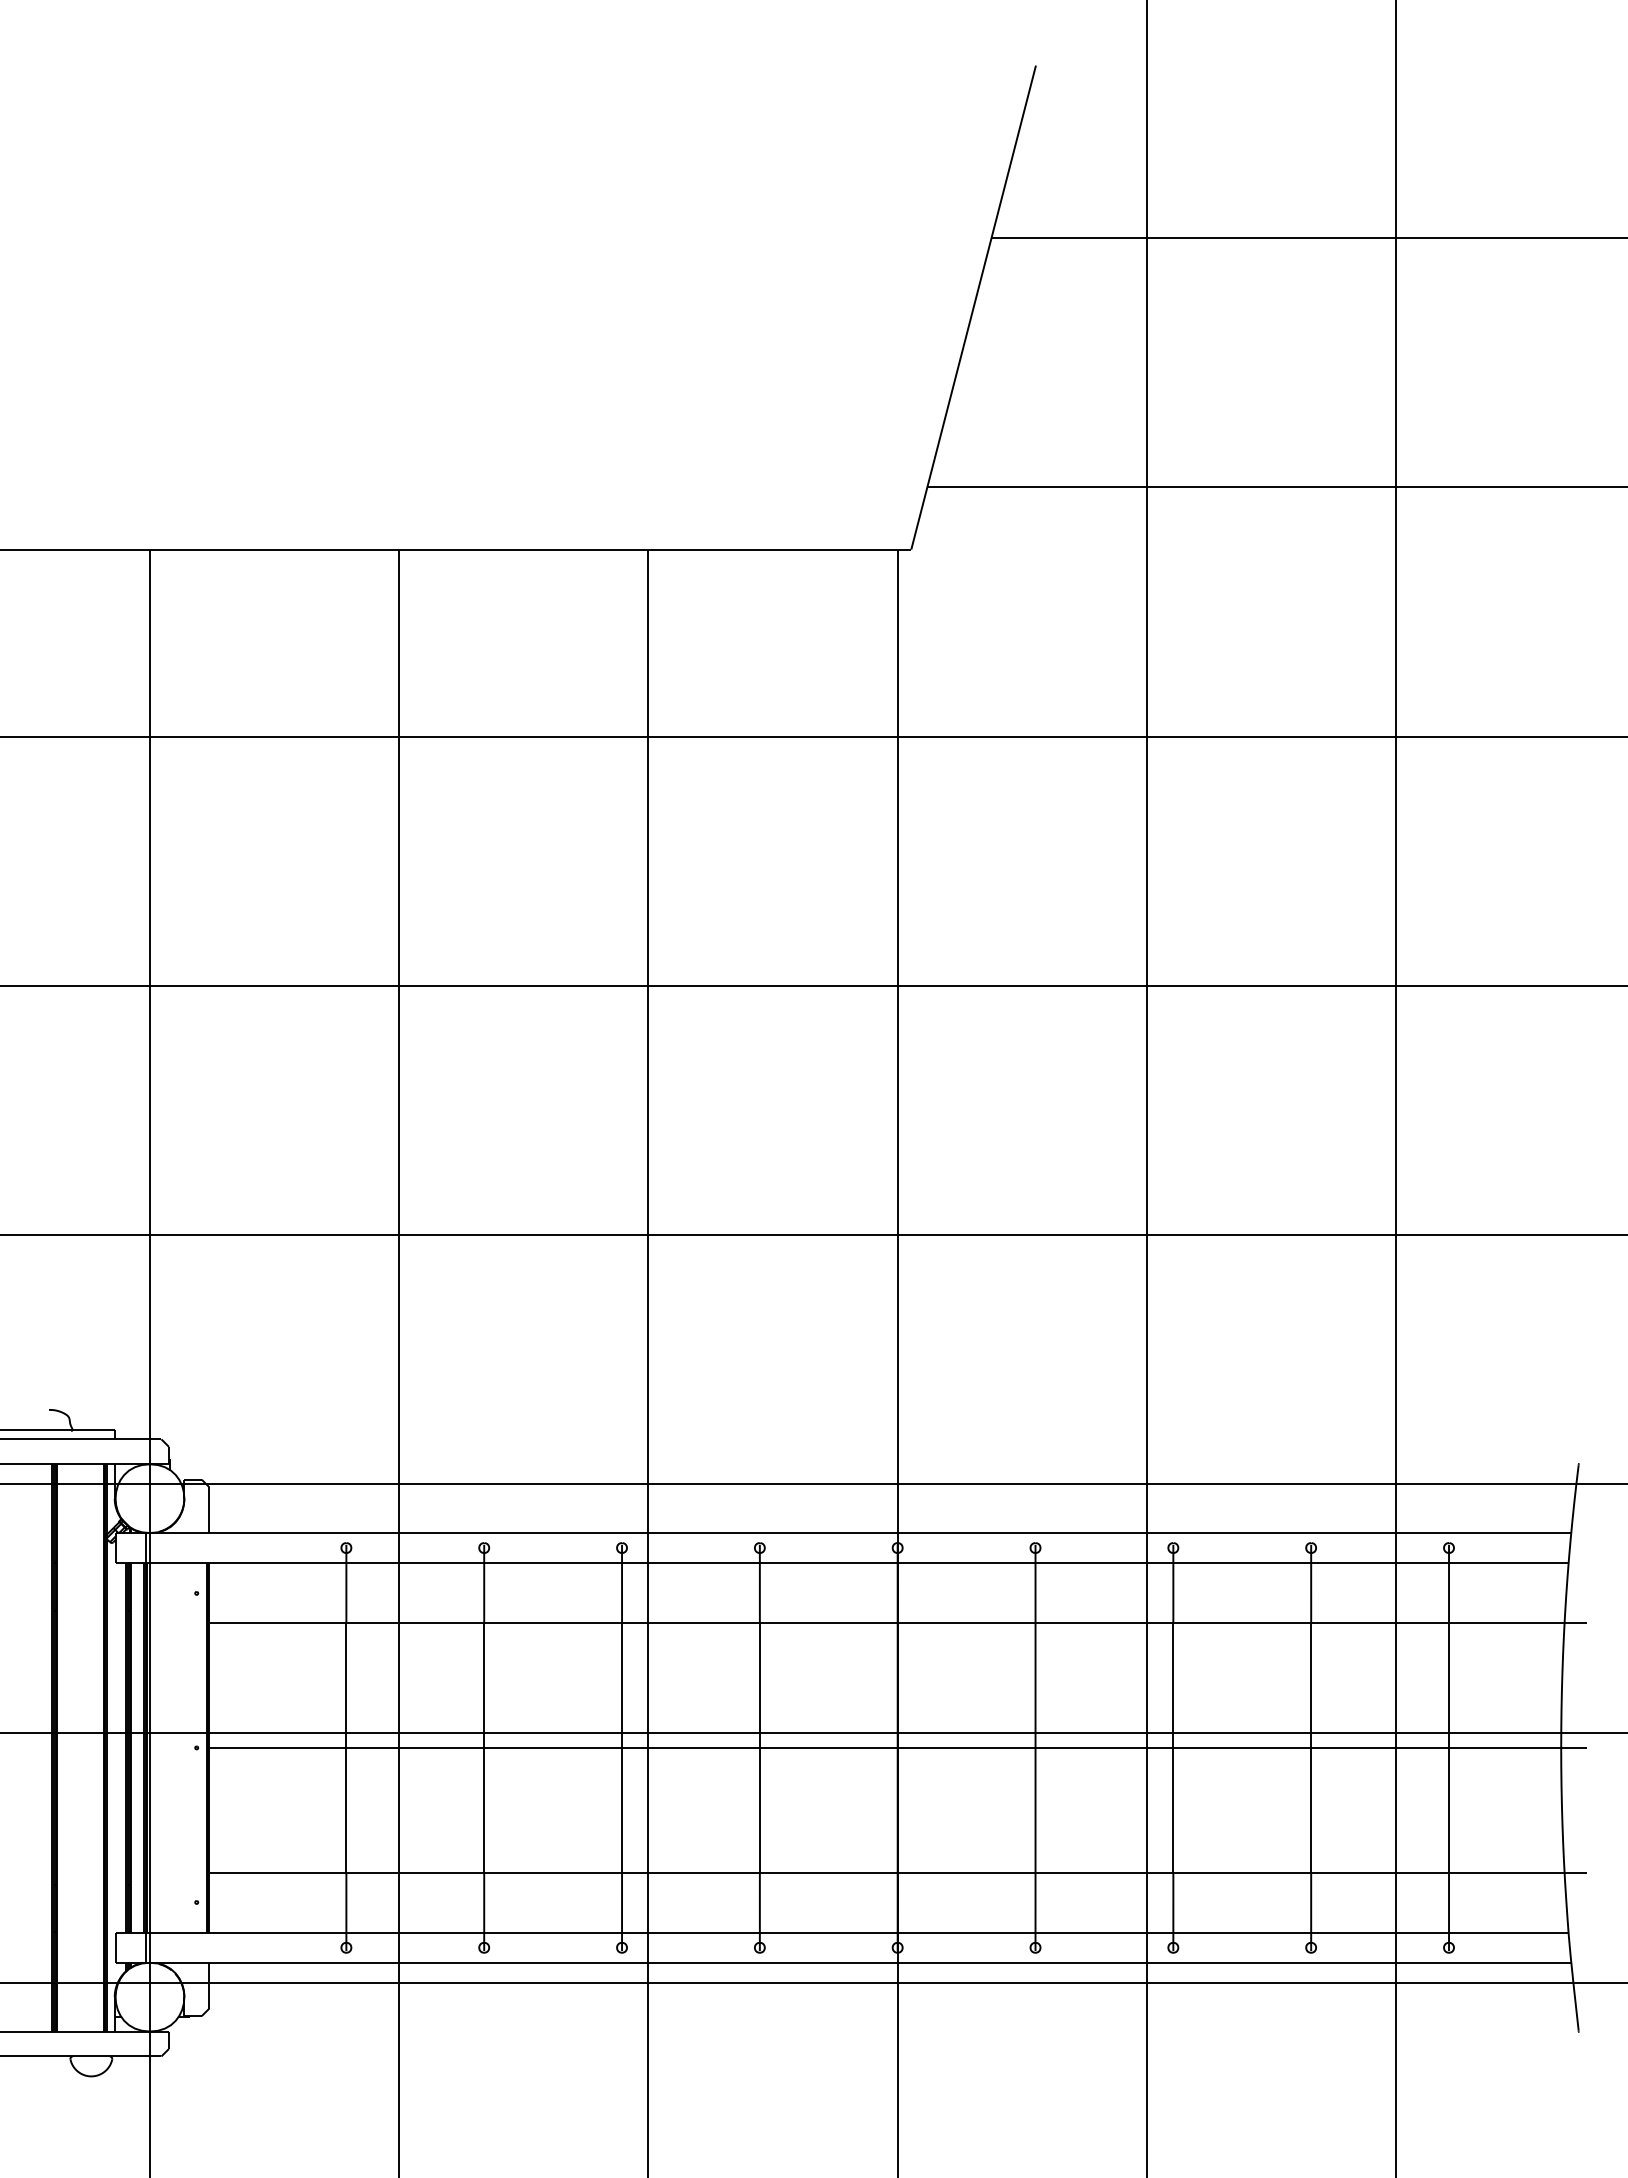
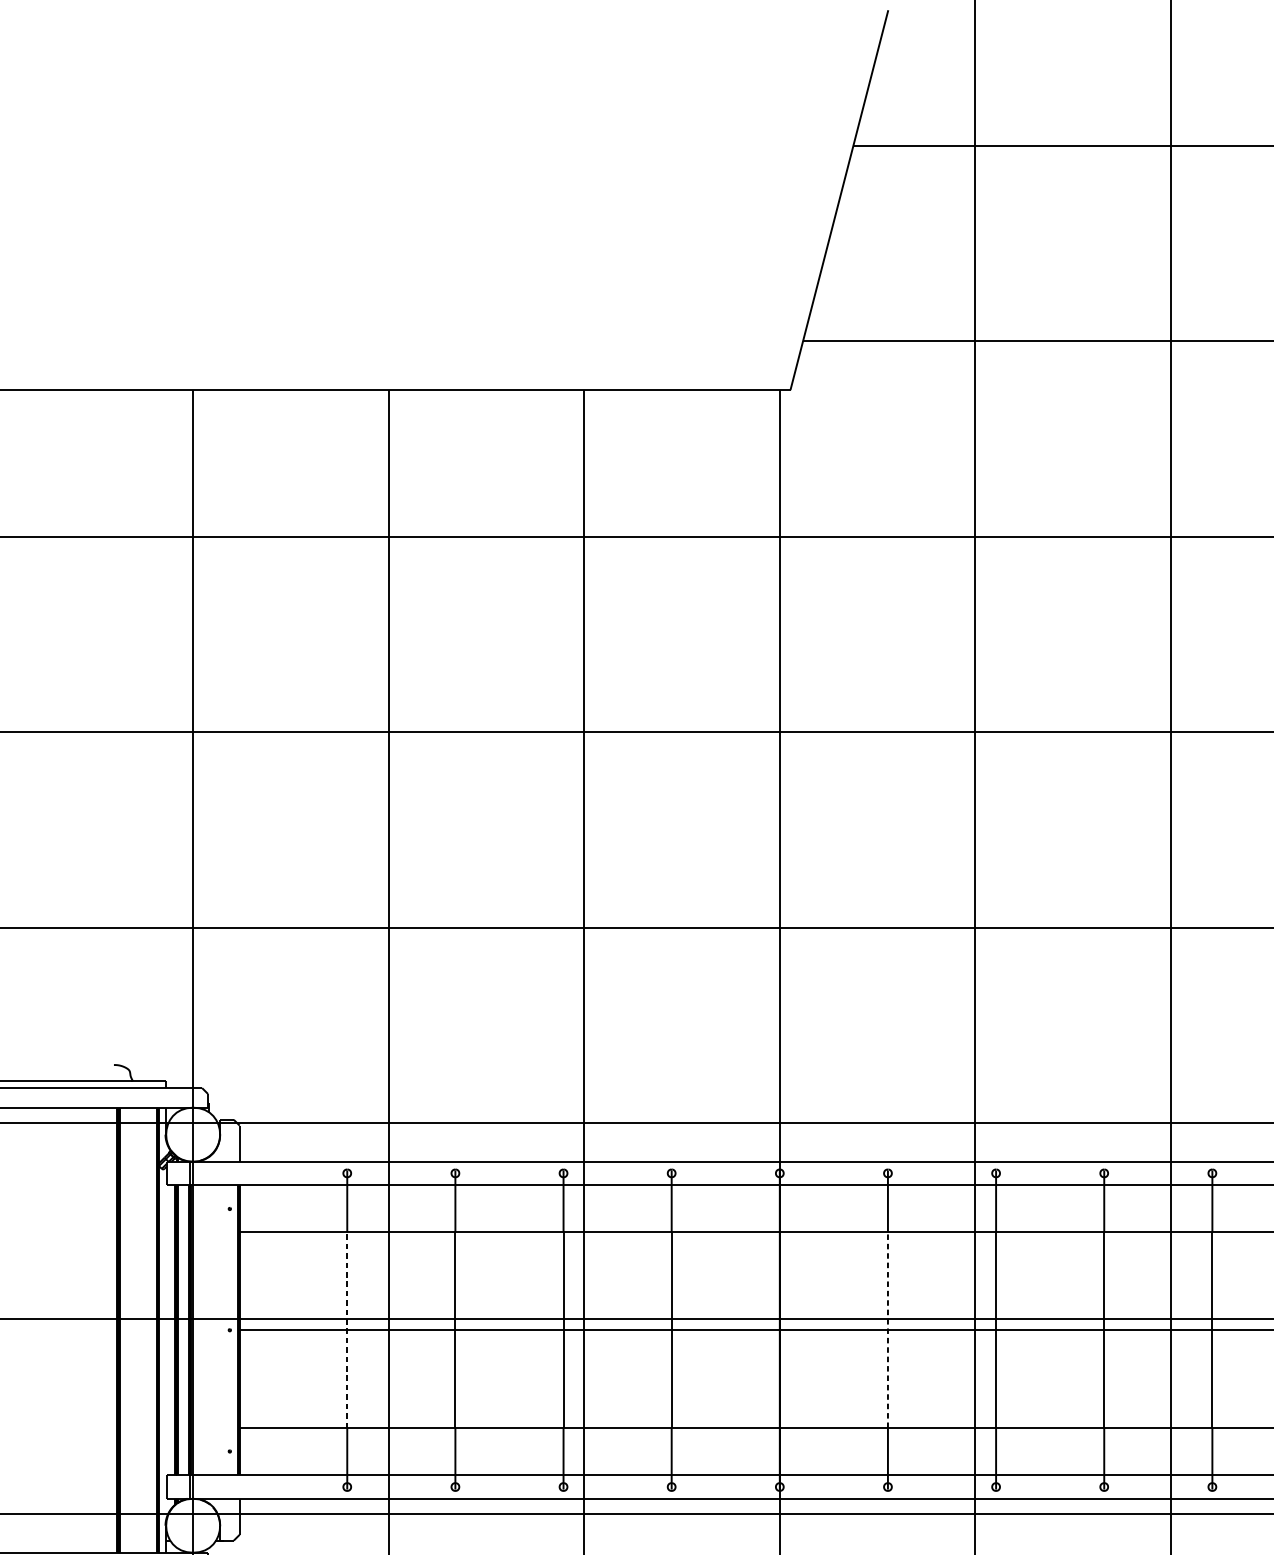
line: (346, 1747) -> (347, 1329), solid -> dashed
line: (1035, 1747) -> (887, 1329), solid -> dashed

